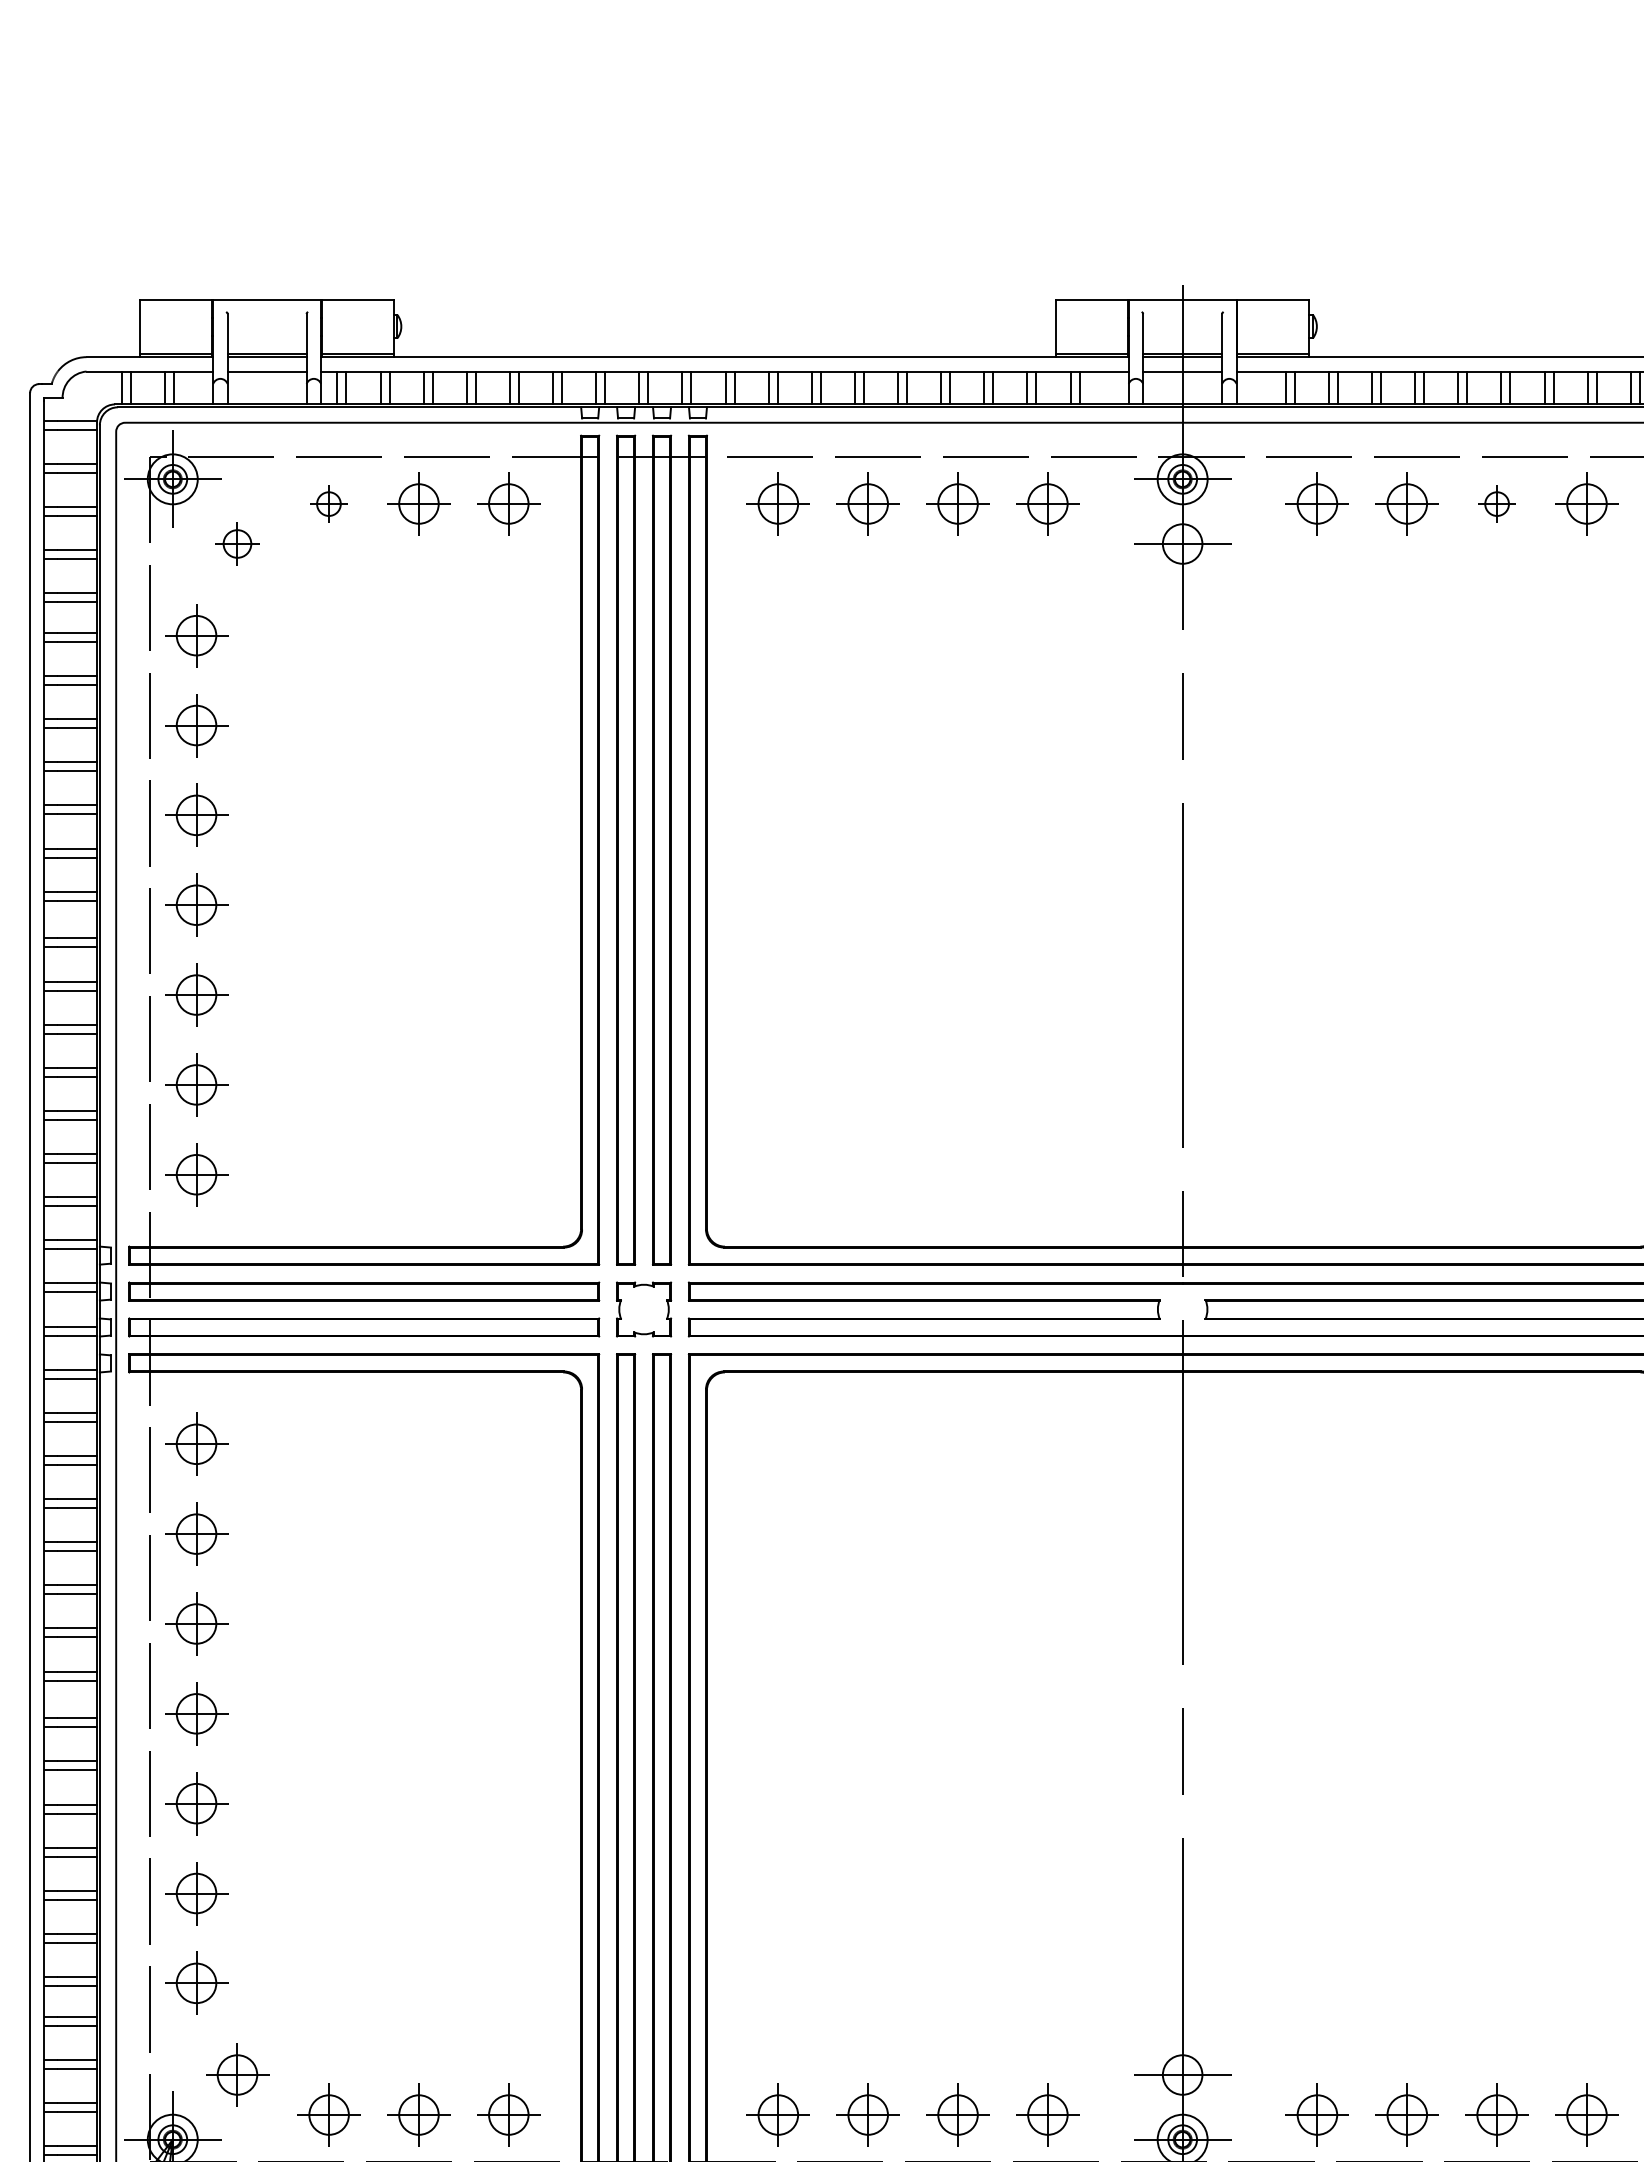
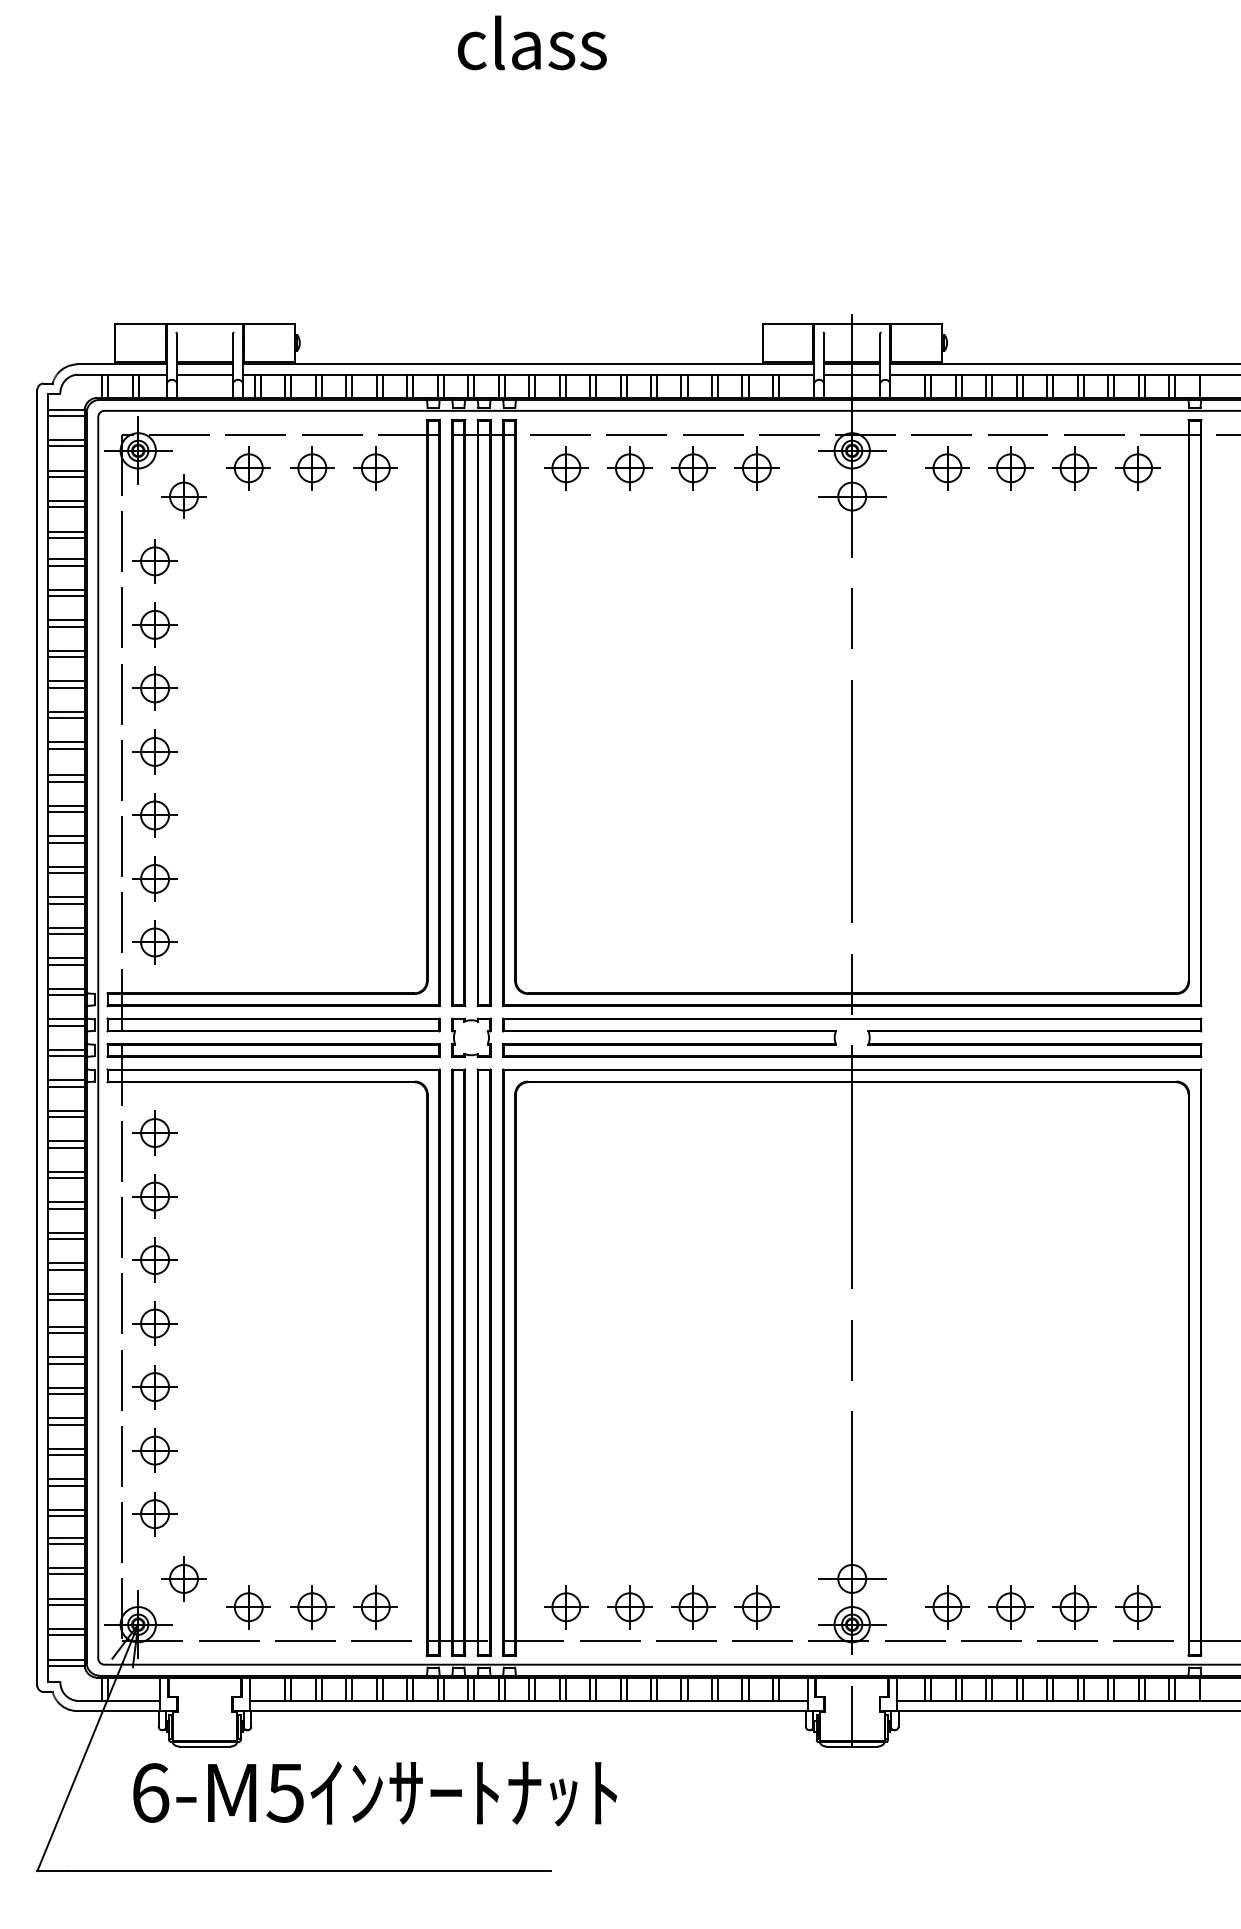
part: (328, 504) -> (248, 468), size x1.67
part: (1497, 504) -> (1074, 468), size x1.67
part: (236, 543) -> (183, 496), size x1.43

